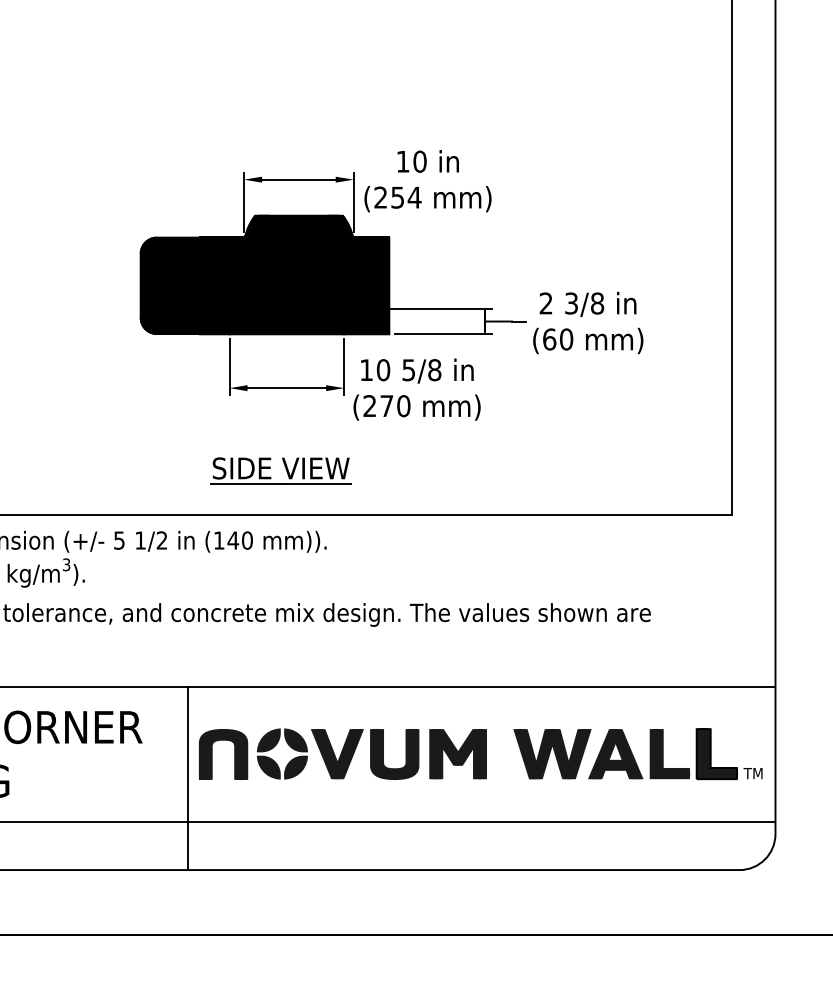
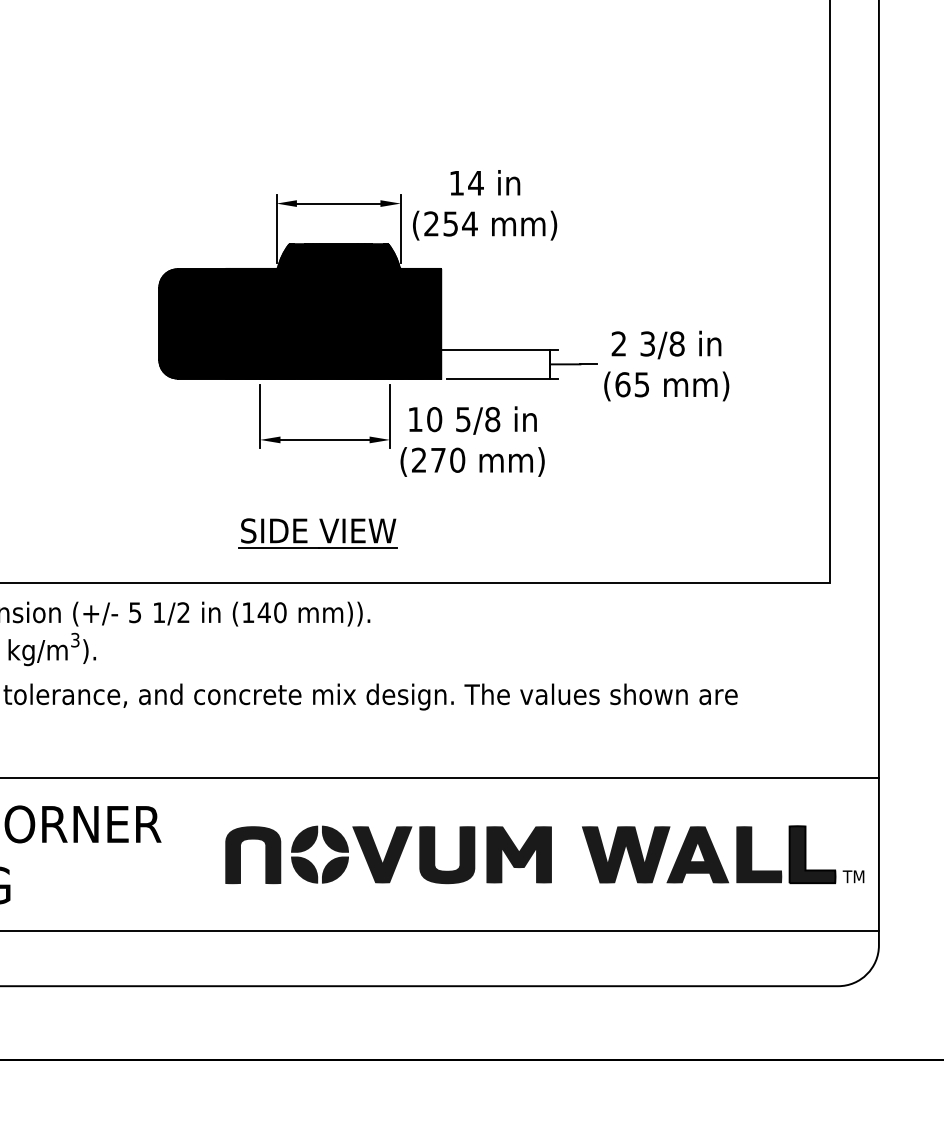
text: (420, 161) -> (476, 182), 10 -> 14
text: (566, 339) -> (642, 384), (60 -> (65
line: (187, 778) -> (212, 882), removed

